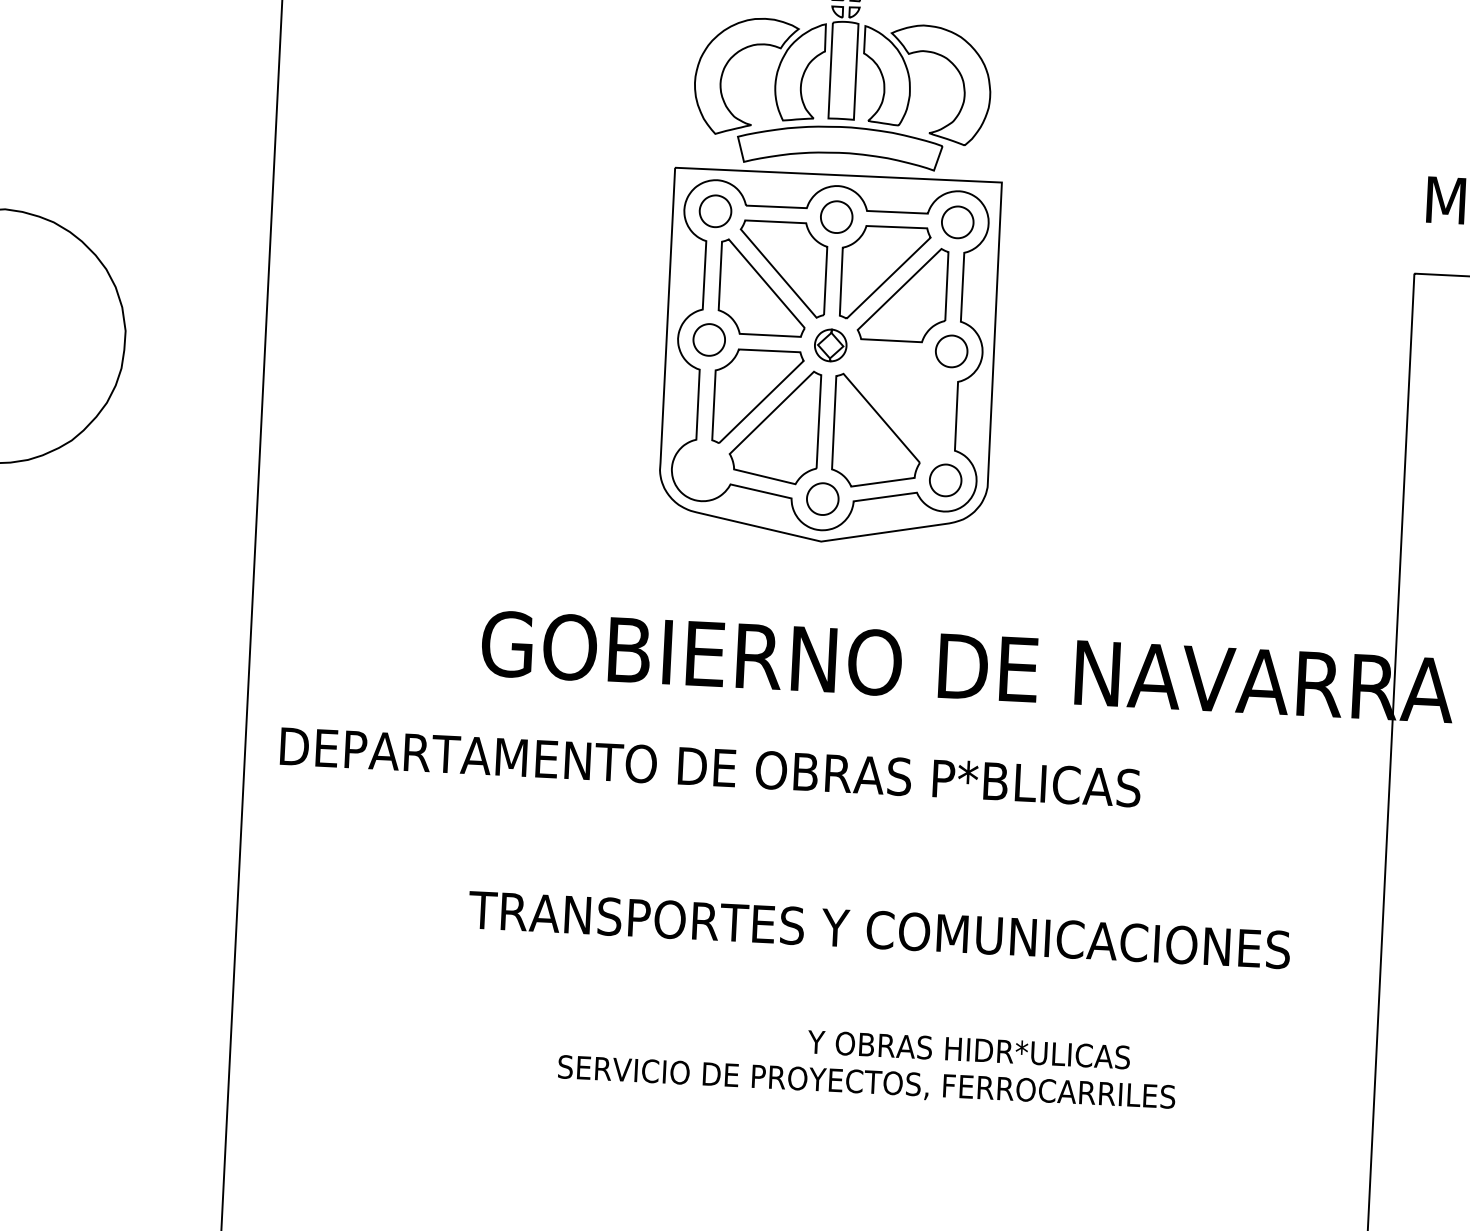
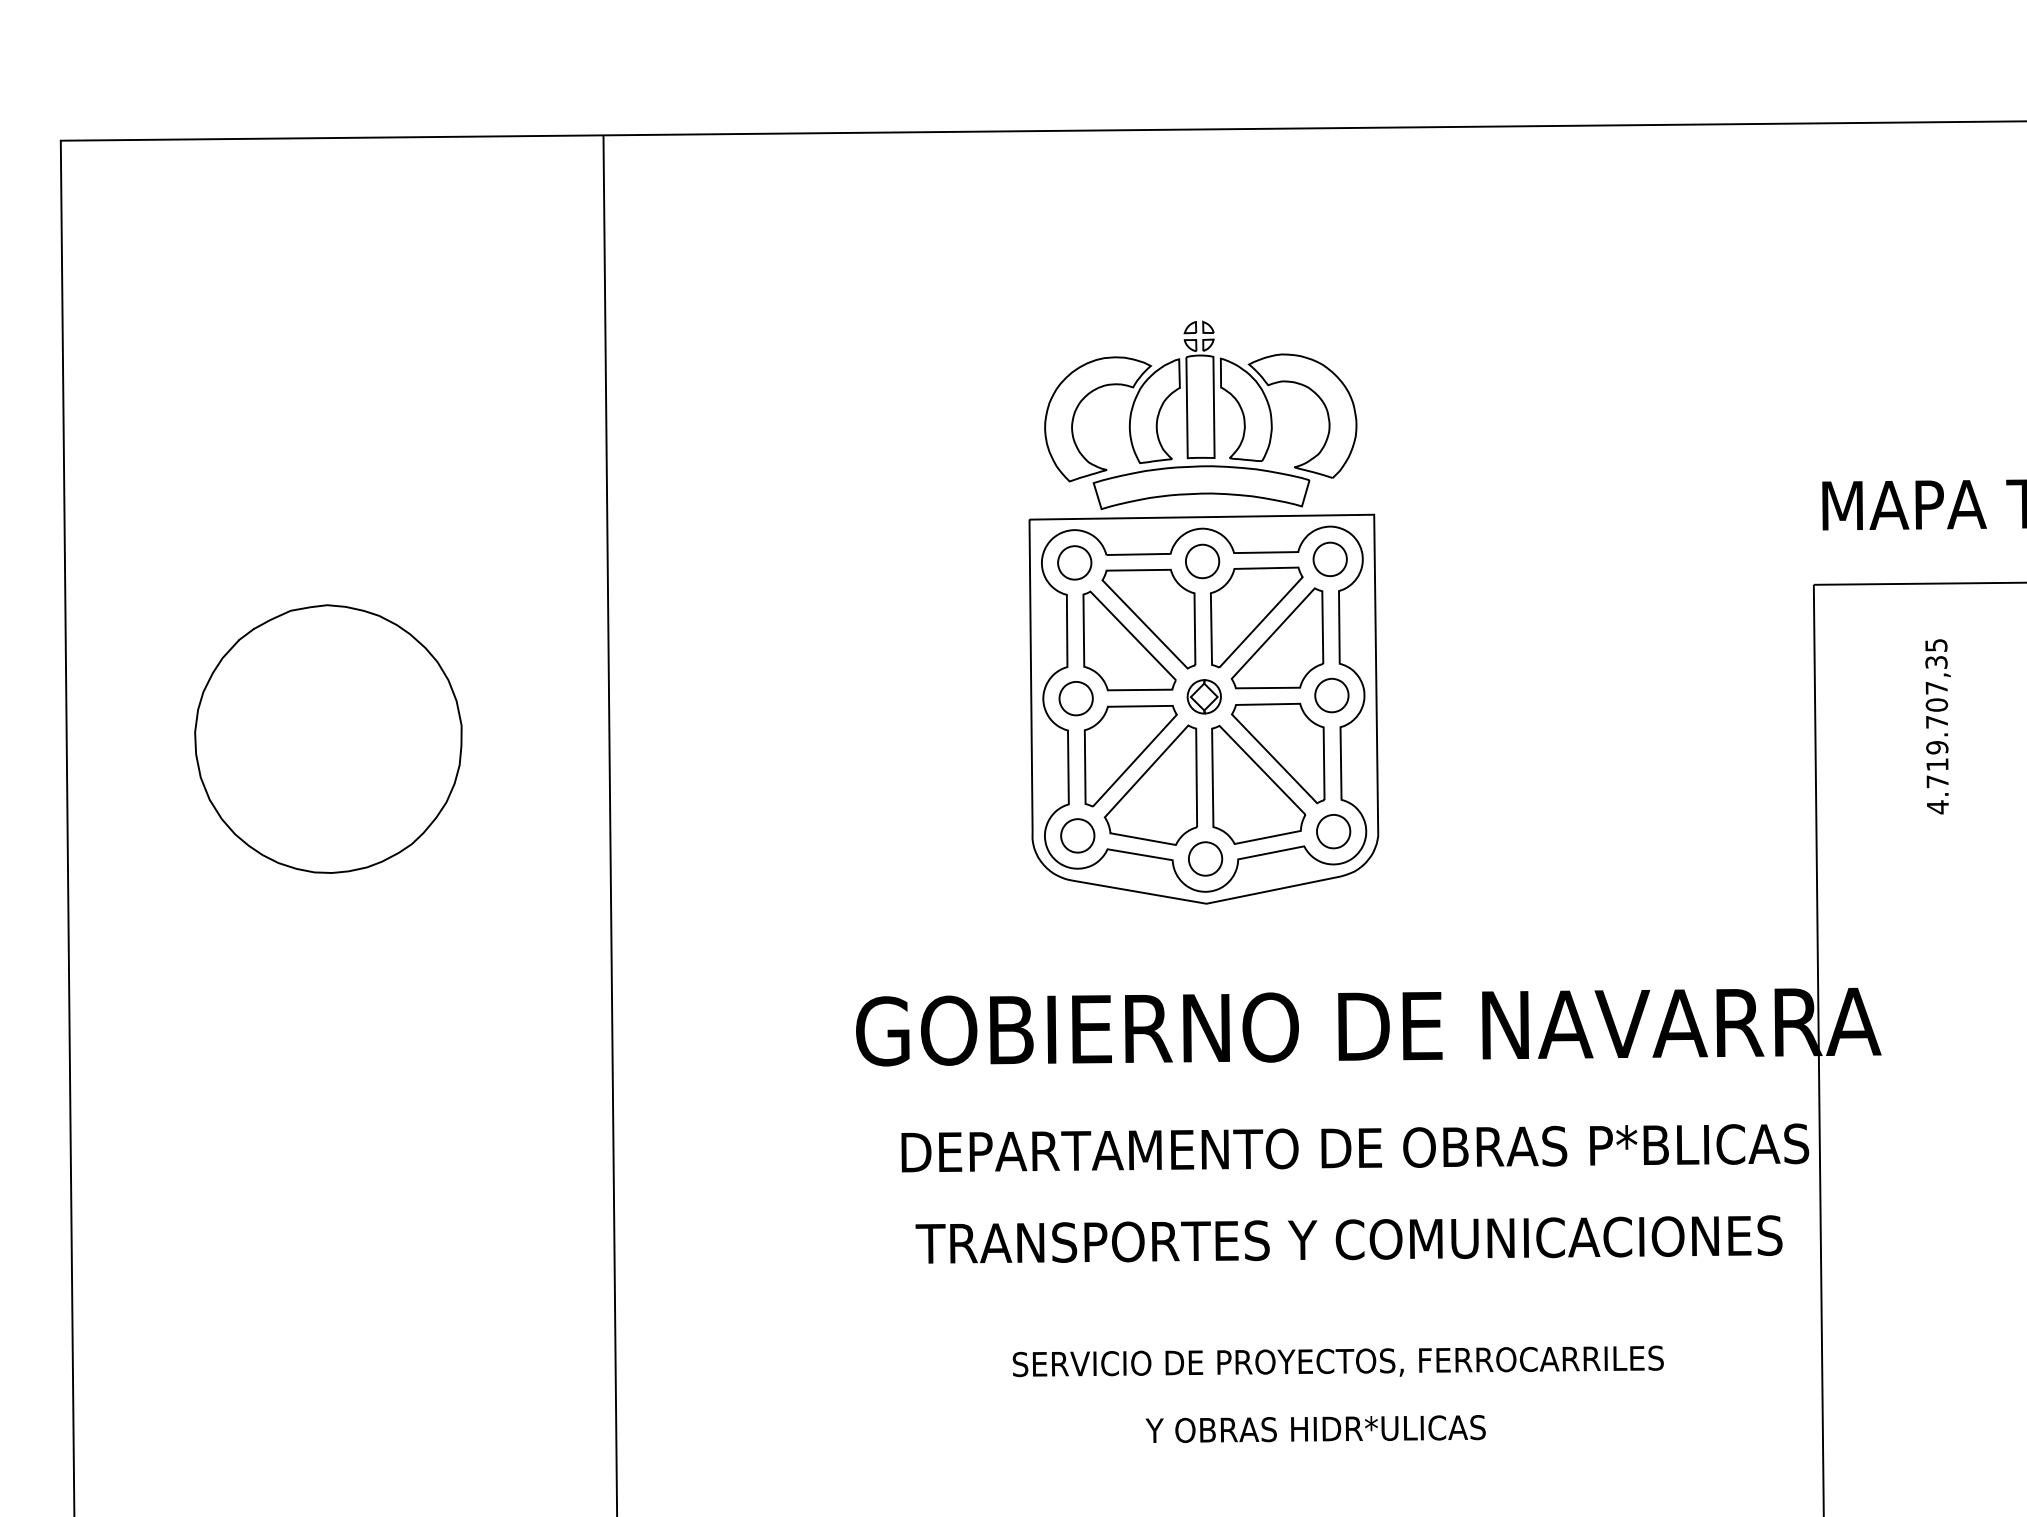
part: (896, 403) -> (1277, 753), added
part: (702, 469) -> (1077, 835), added
text: (710, 766) -> (1355, 1147), moved
text: (878, 929) -> (1348, 1239), moved
text: (968, 1049) -> (1315, 1428), moved
text: (866, 1082) -> (1337, 1361), moved

